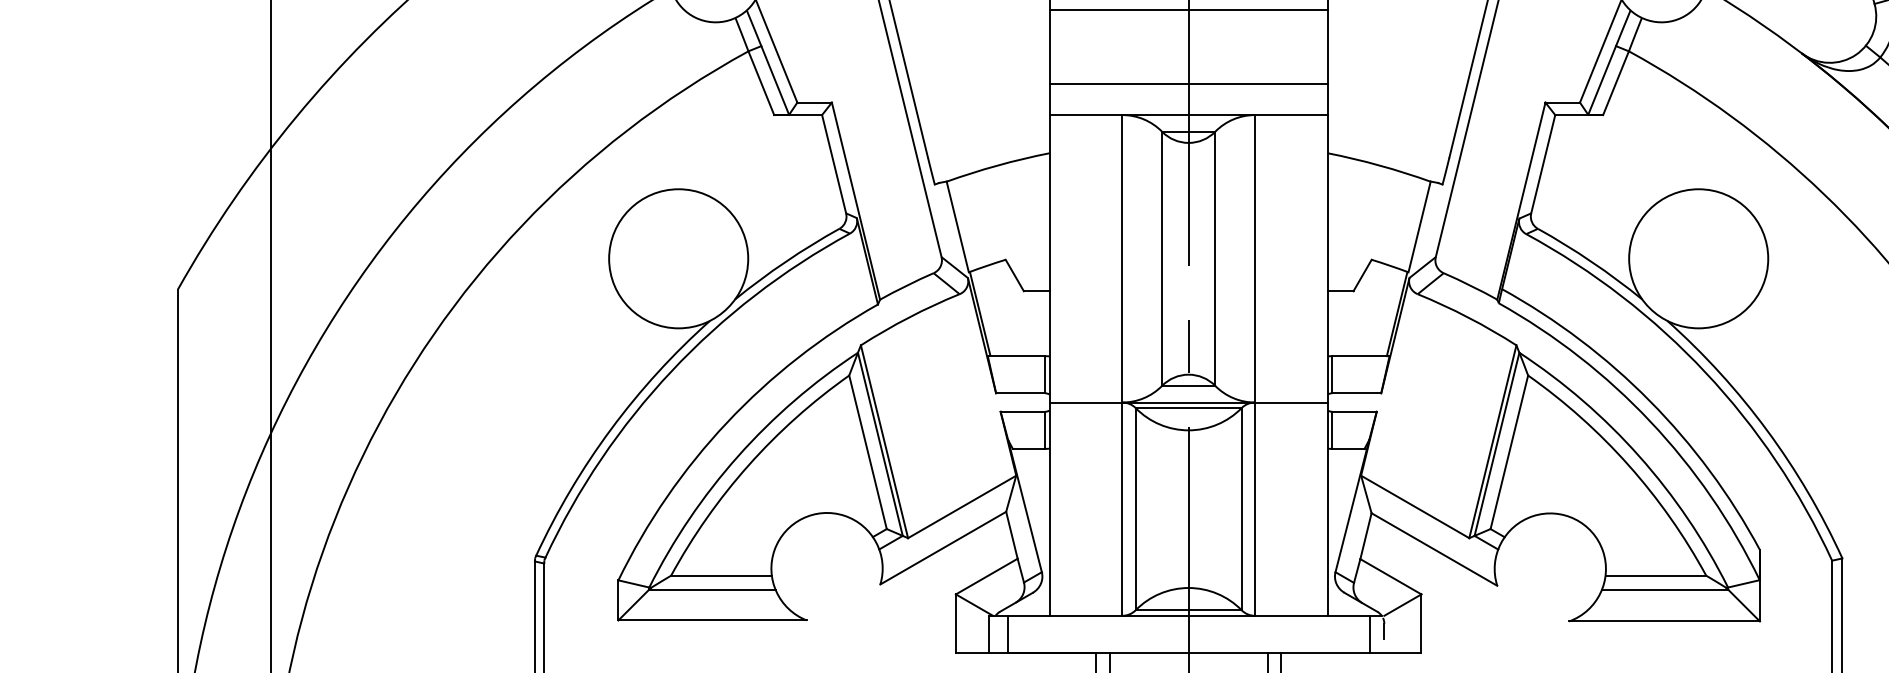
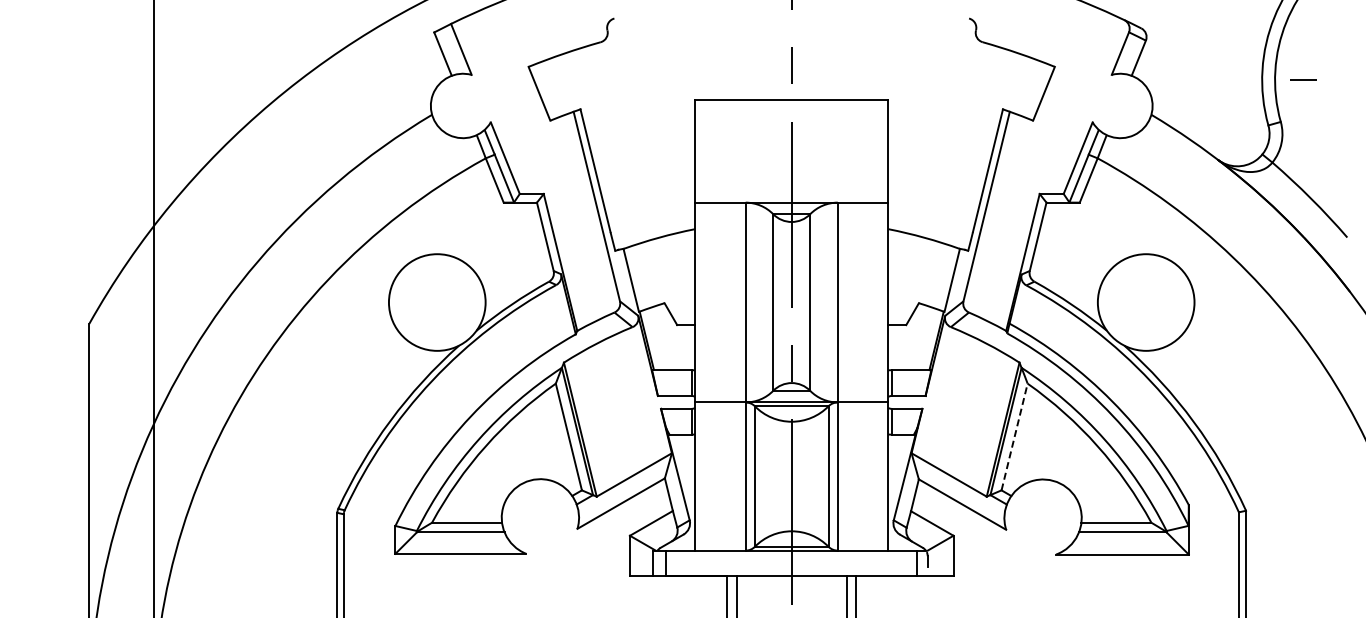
line: (1188, 9) -> (791, 129), removed
line: (1188, 84) -> (791, 181), removed
line: (1509, 453) -> (1014, 437), solid -> dashed

